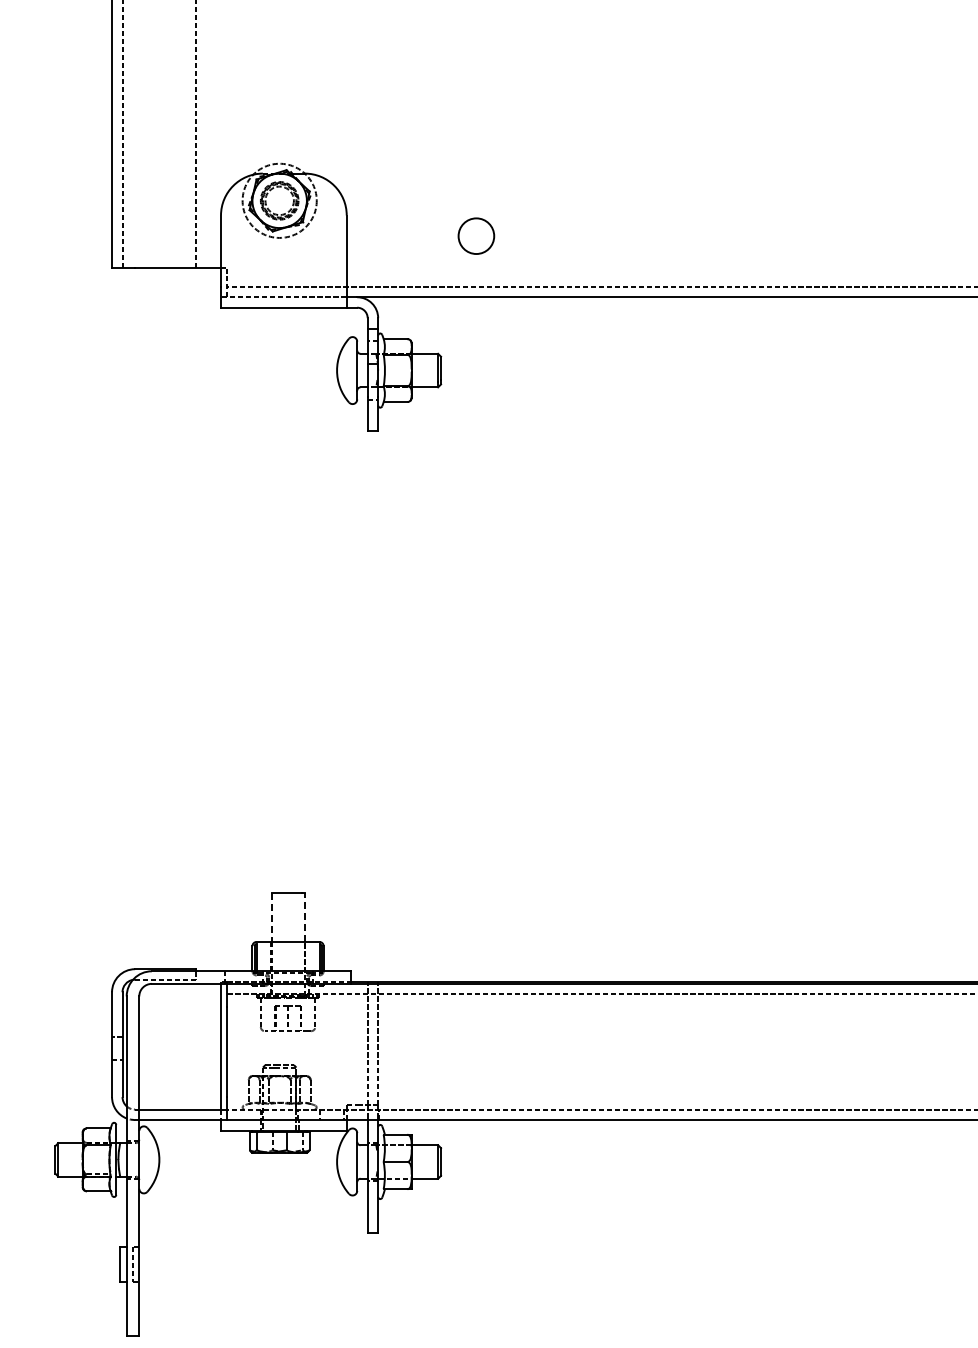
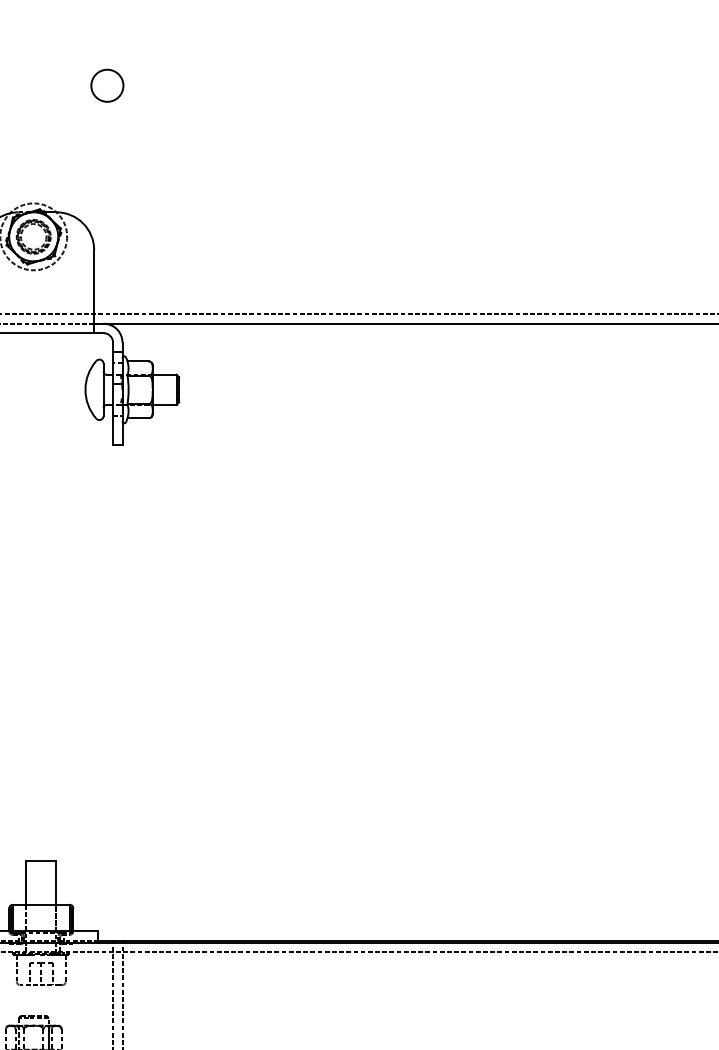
circle: (476, 235) -> (107, 85), moved
line: (271, 917) -> (26, 882), dashed -> solid
line: (304, 917) -> (56, 882), dashed -> solid

